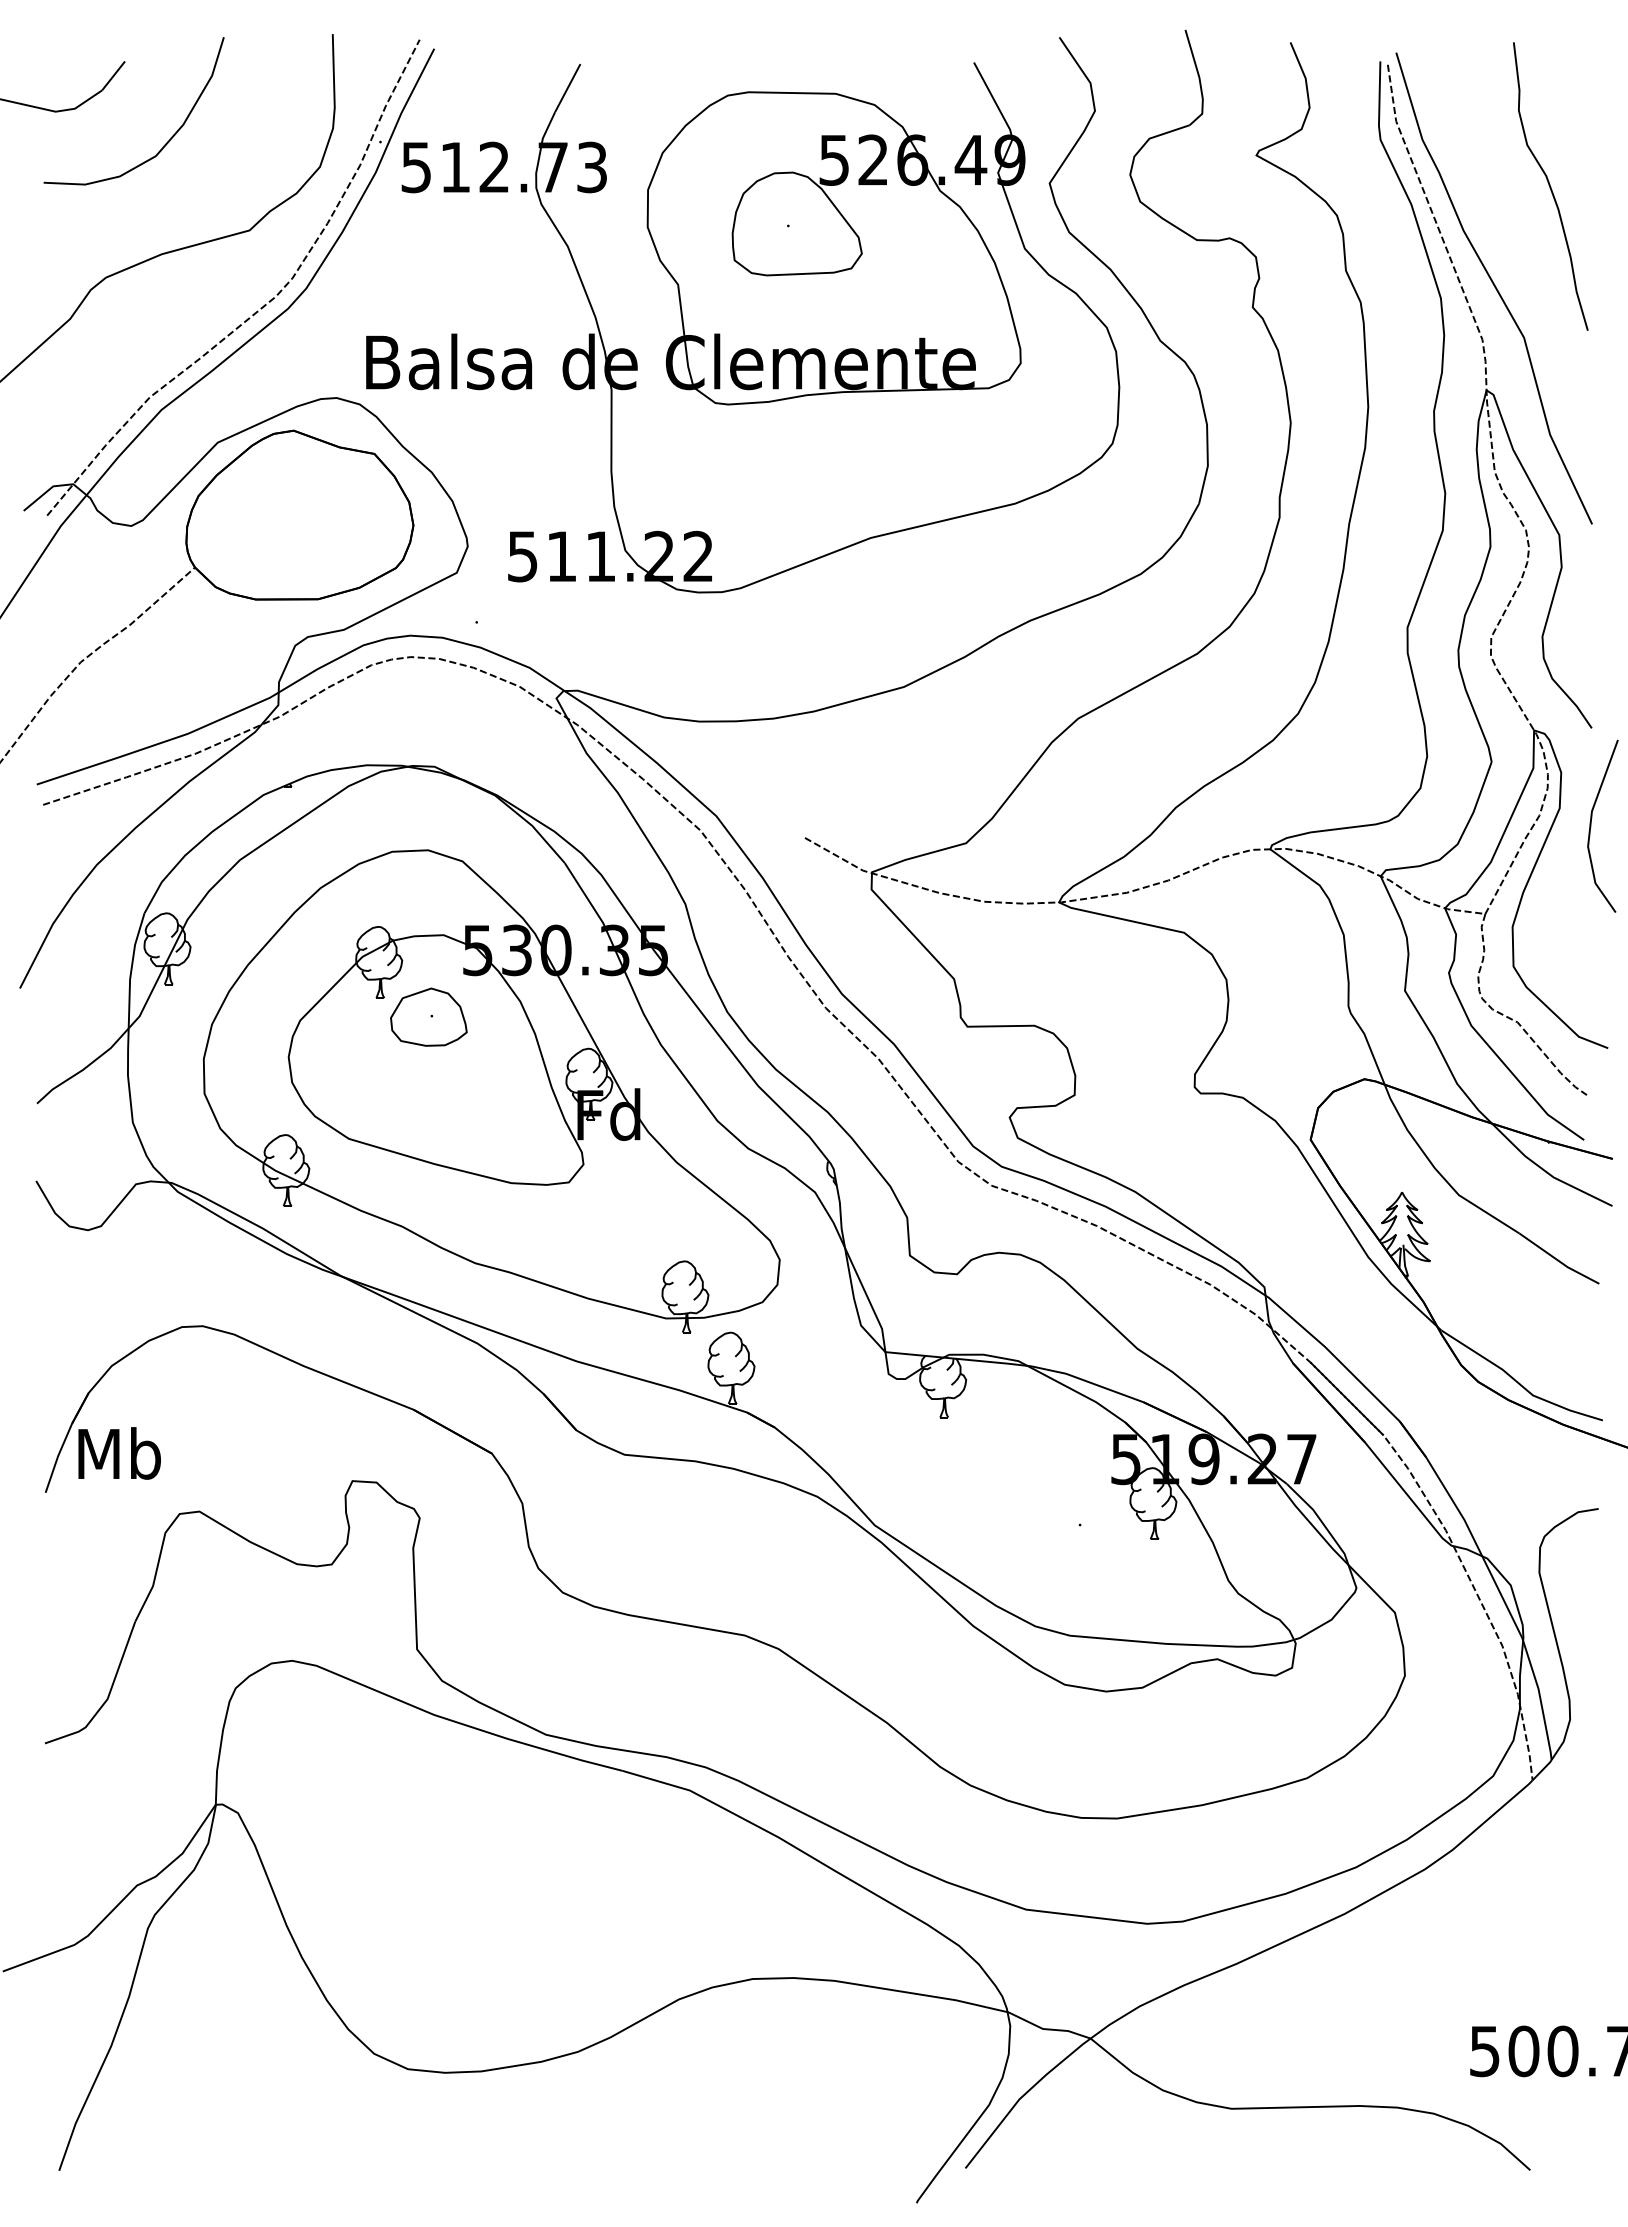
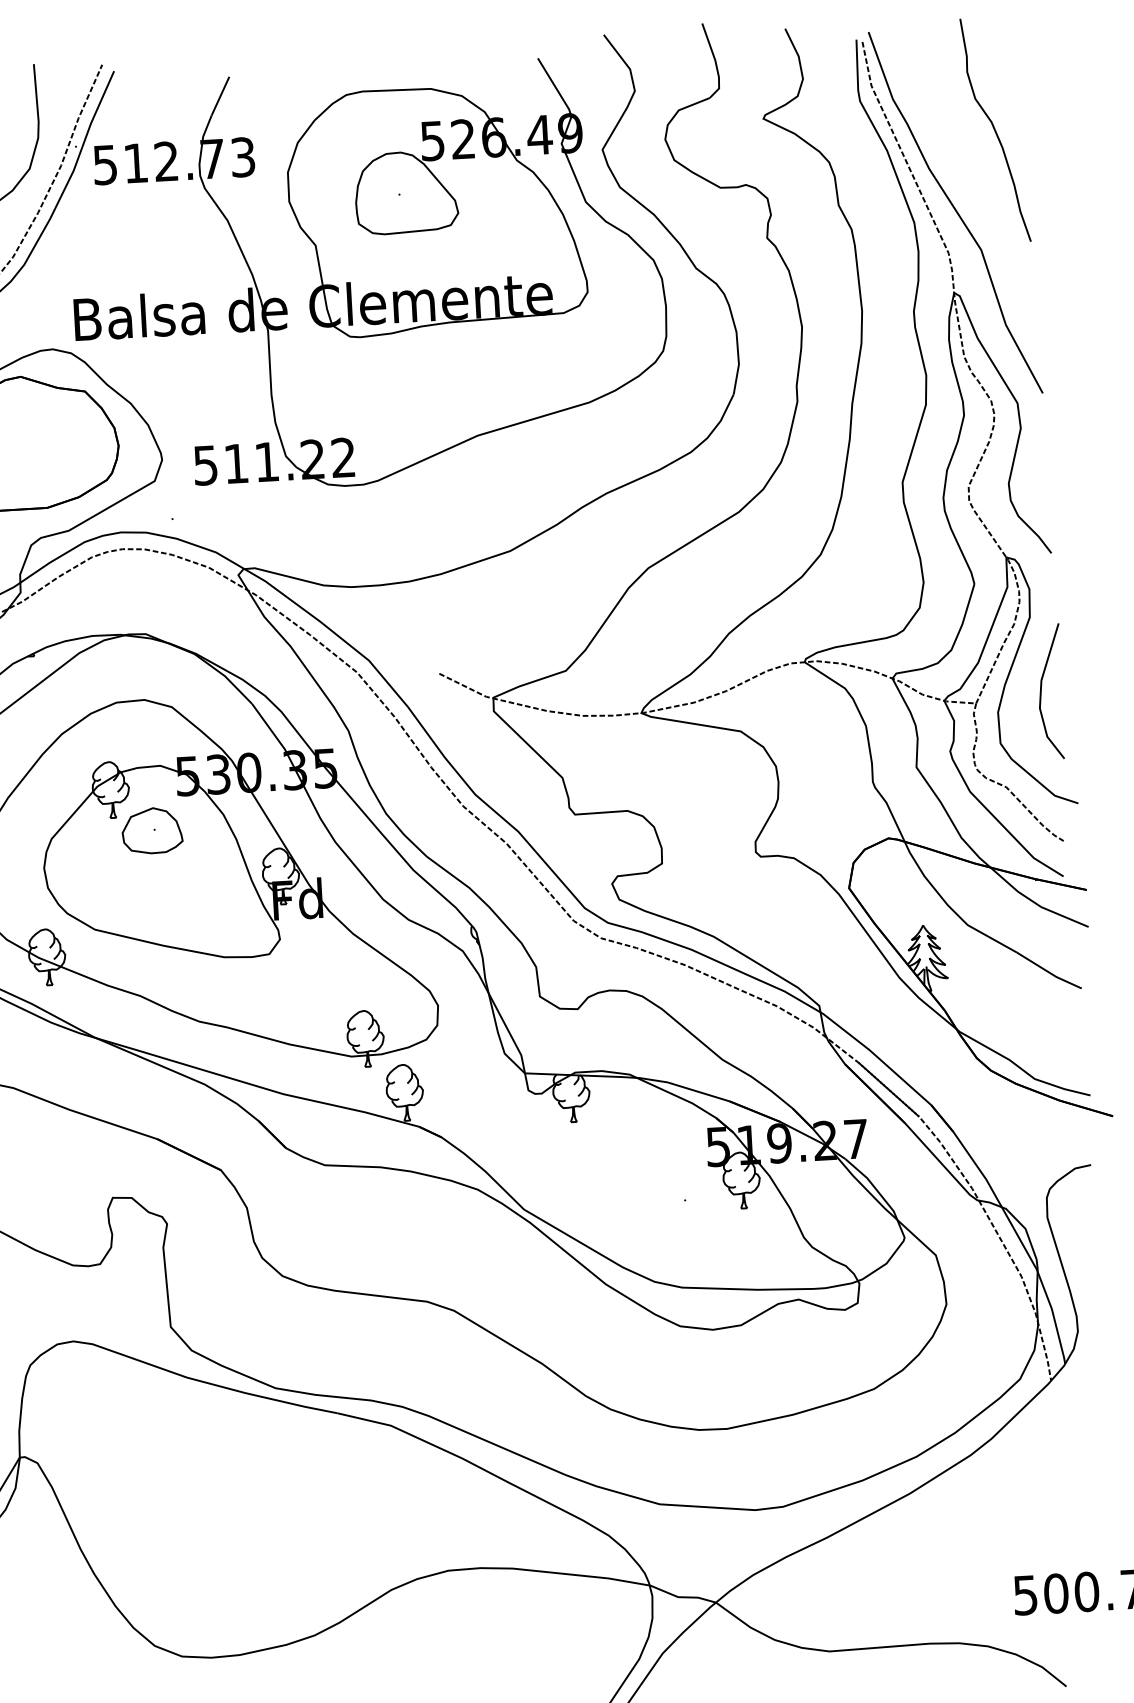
line: (1591, 825) -> (1041, 691), moved

